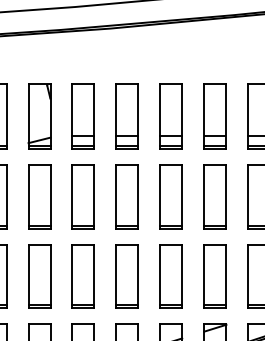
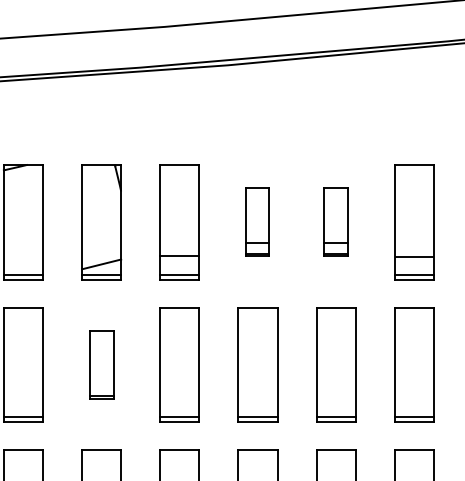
part: (126, 116) -> (256, 221), size x0.6
part: (170, 116) -> (334, 221), size x0.6
part: (39, 196) -> (101, 364), size x0.6

